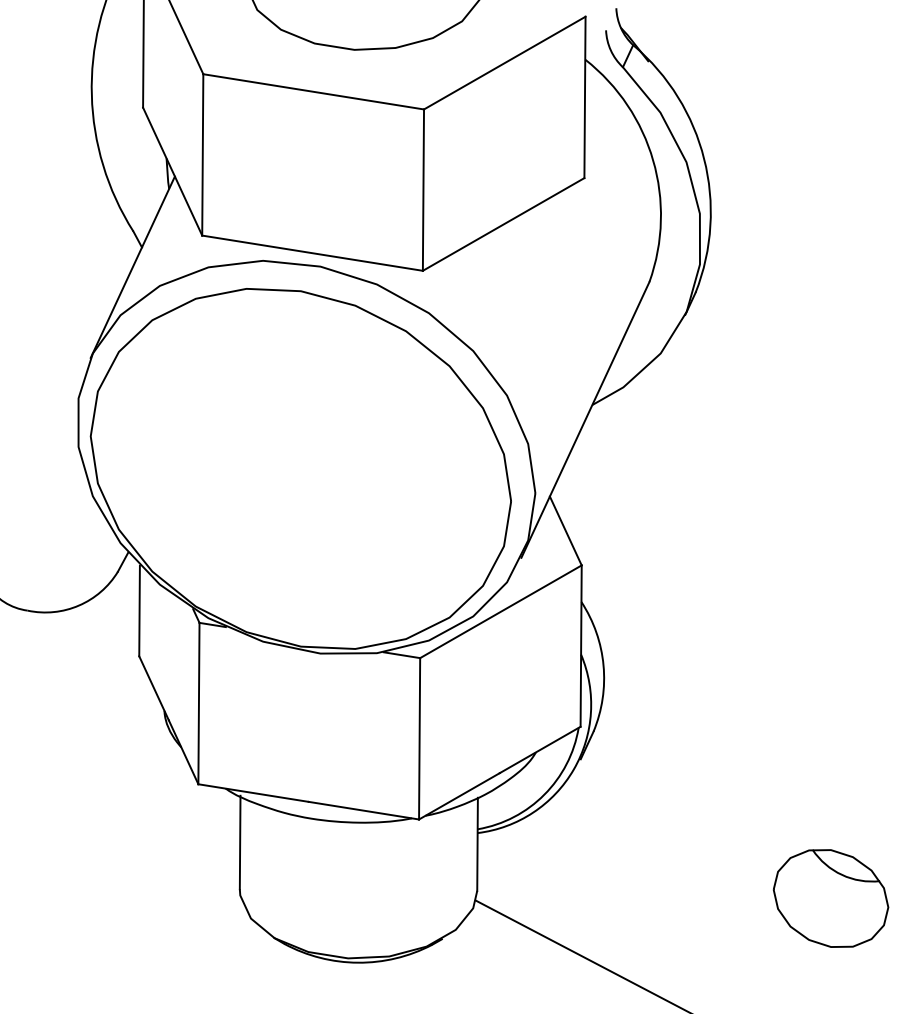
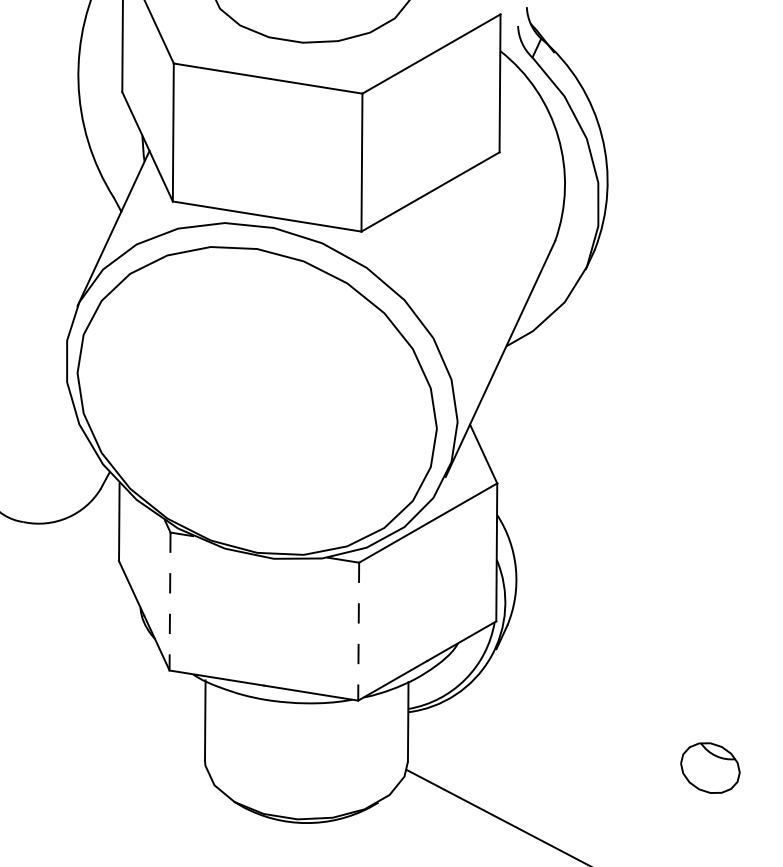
line: (199, 703) -> (170, 601), solid -> dashed
line: (419, 738) -> (358, 631), solid -> dashed
part: (831, 897) -> (710, 767), size x0.6

